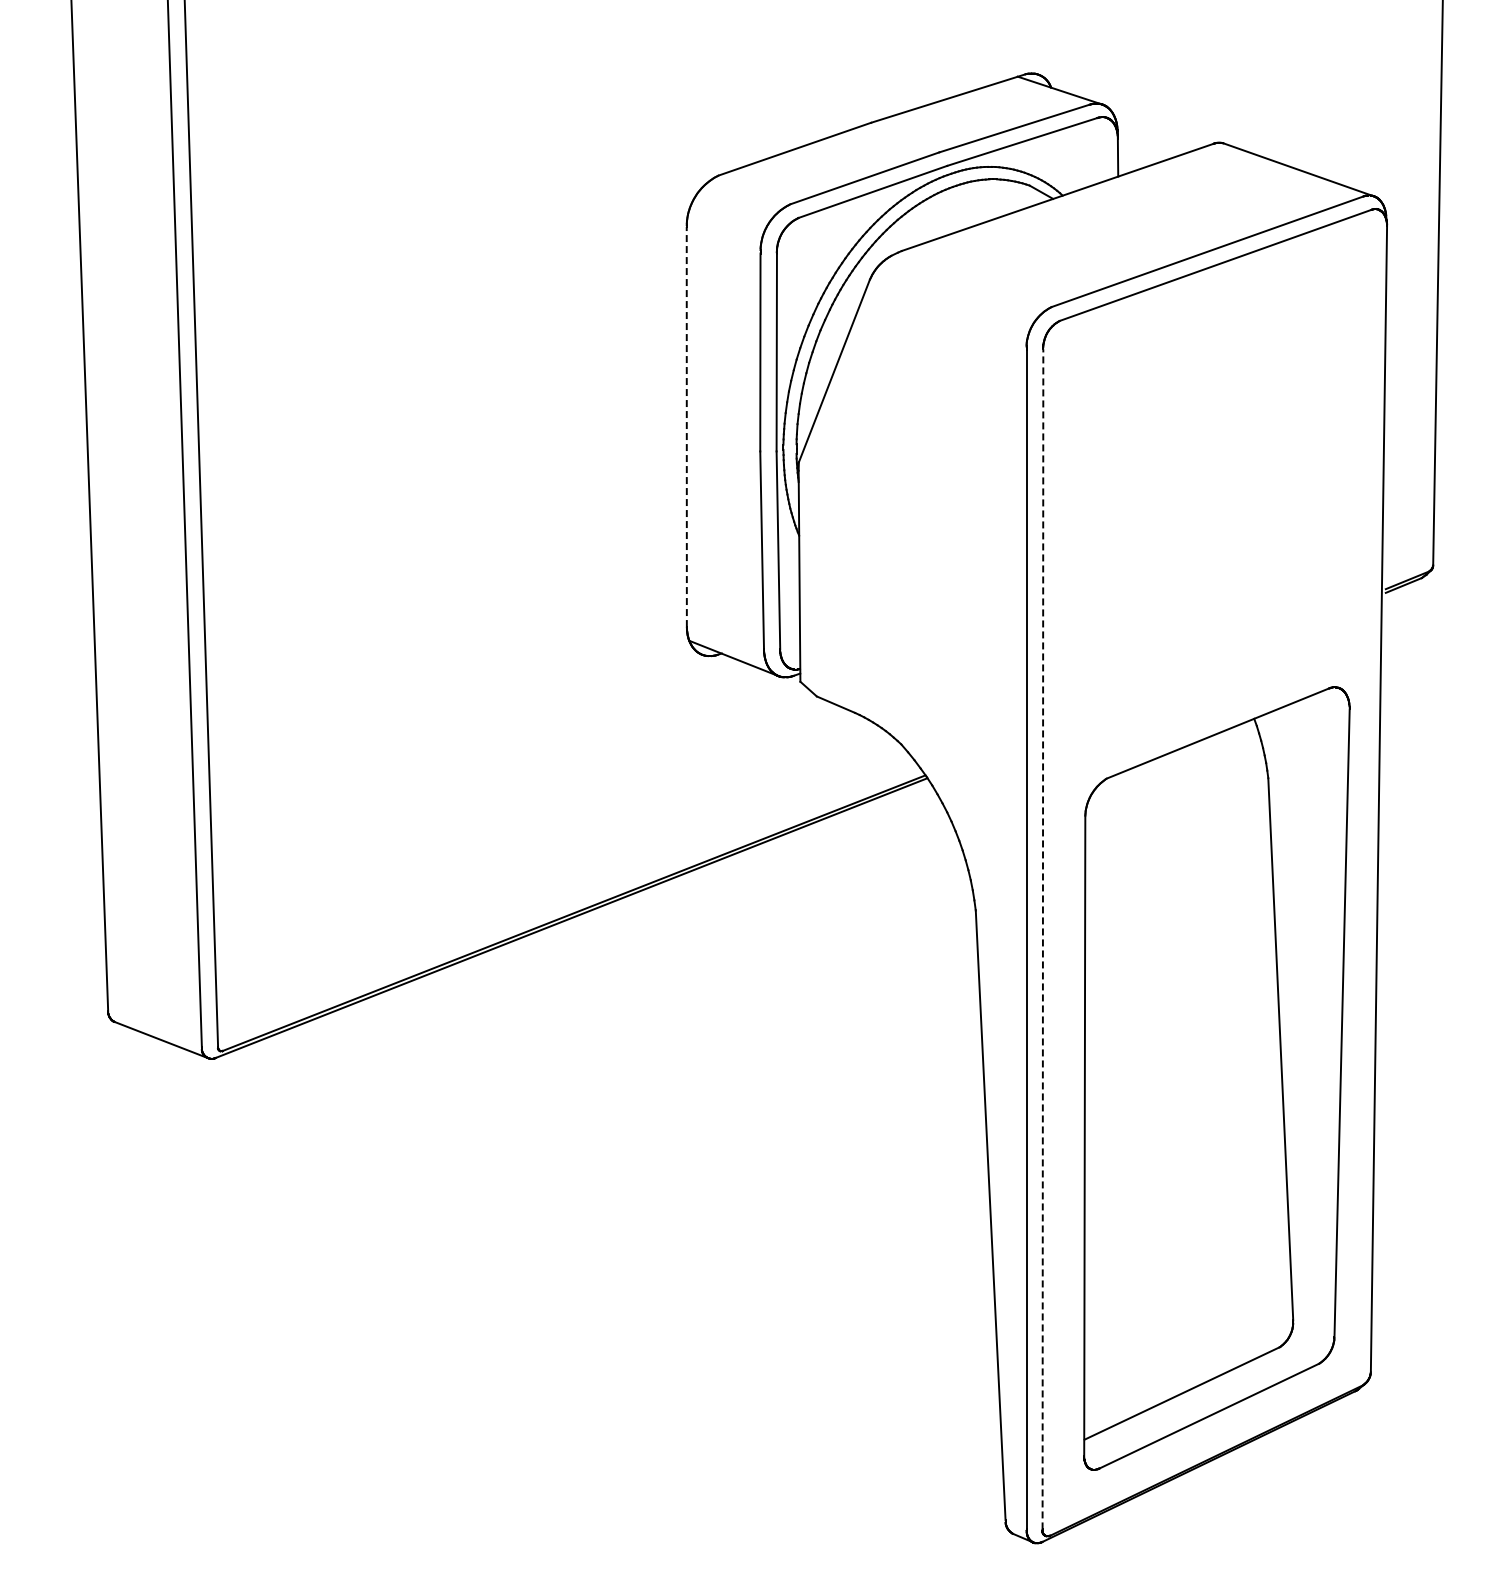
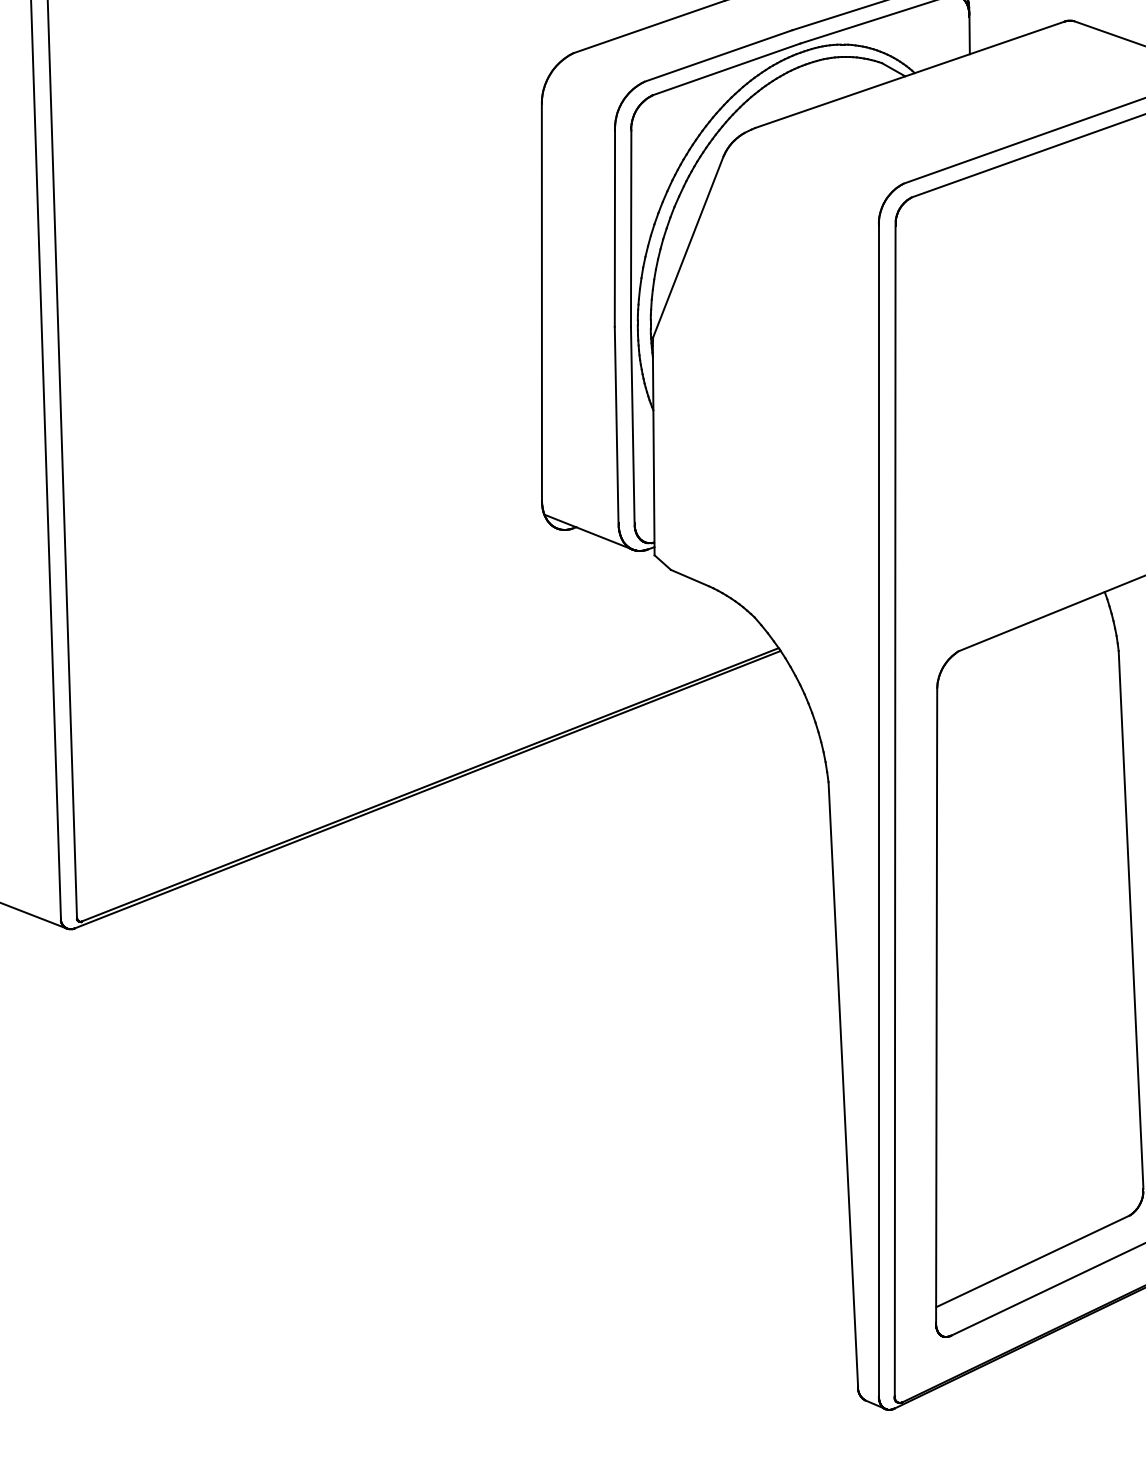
line: (686, 426) -> (541, 302), dashed -> solid
line: (1042, 938) -> (894, 809), dashed -> solid

